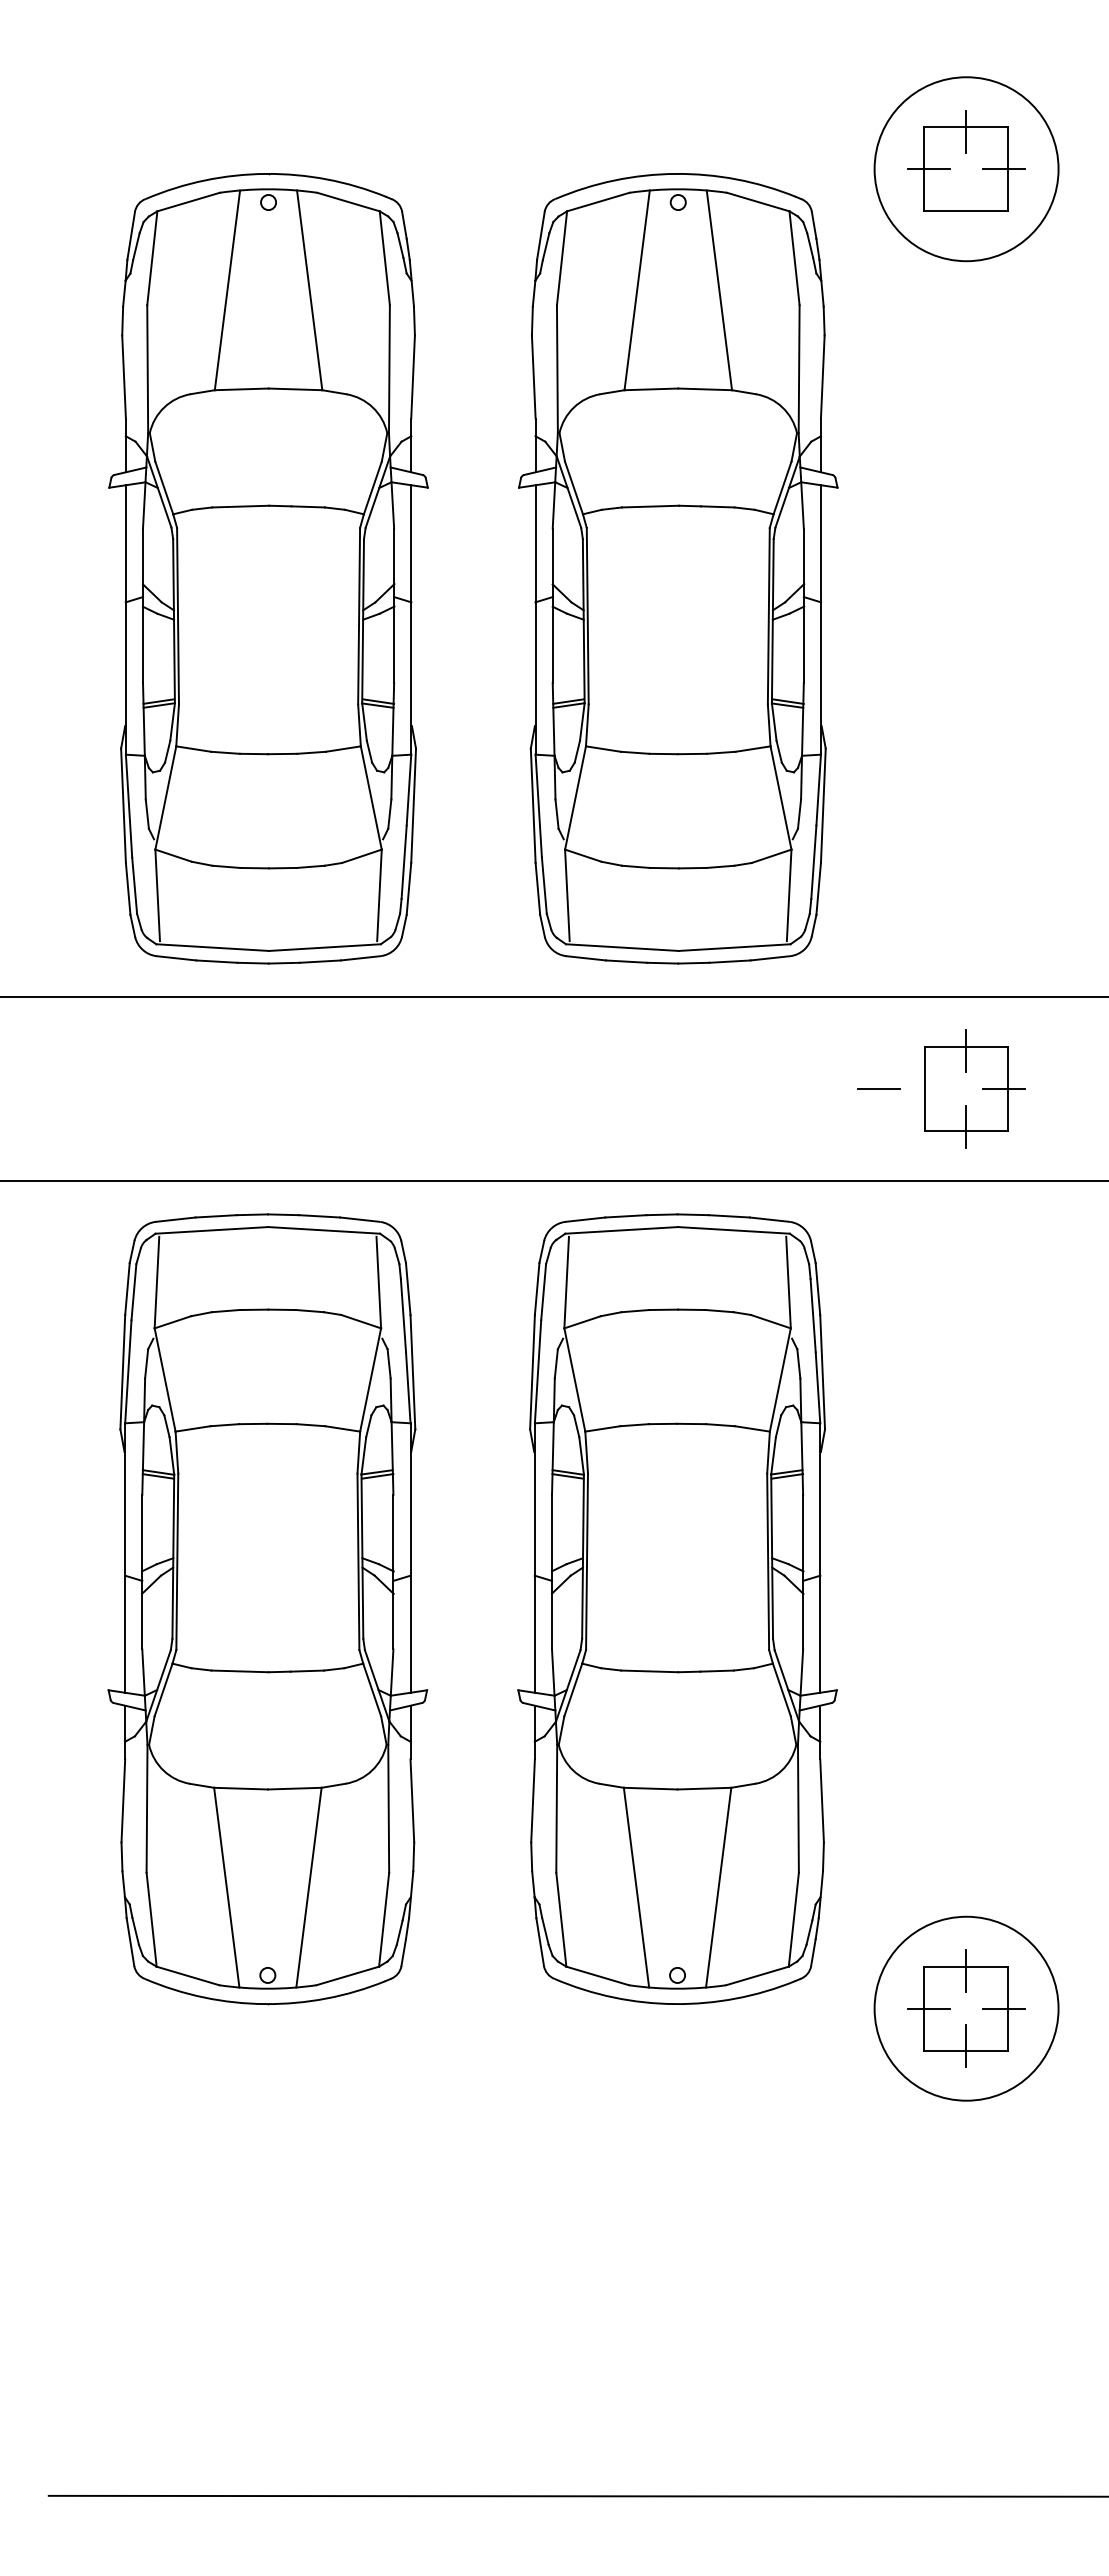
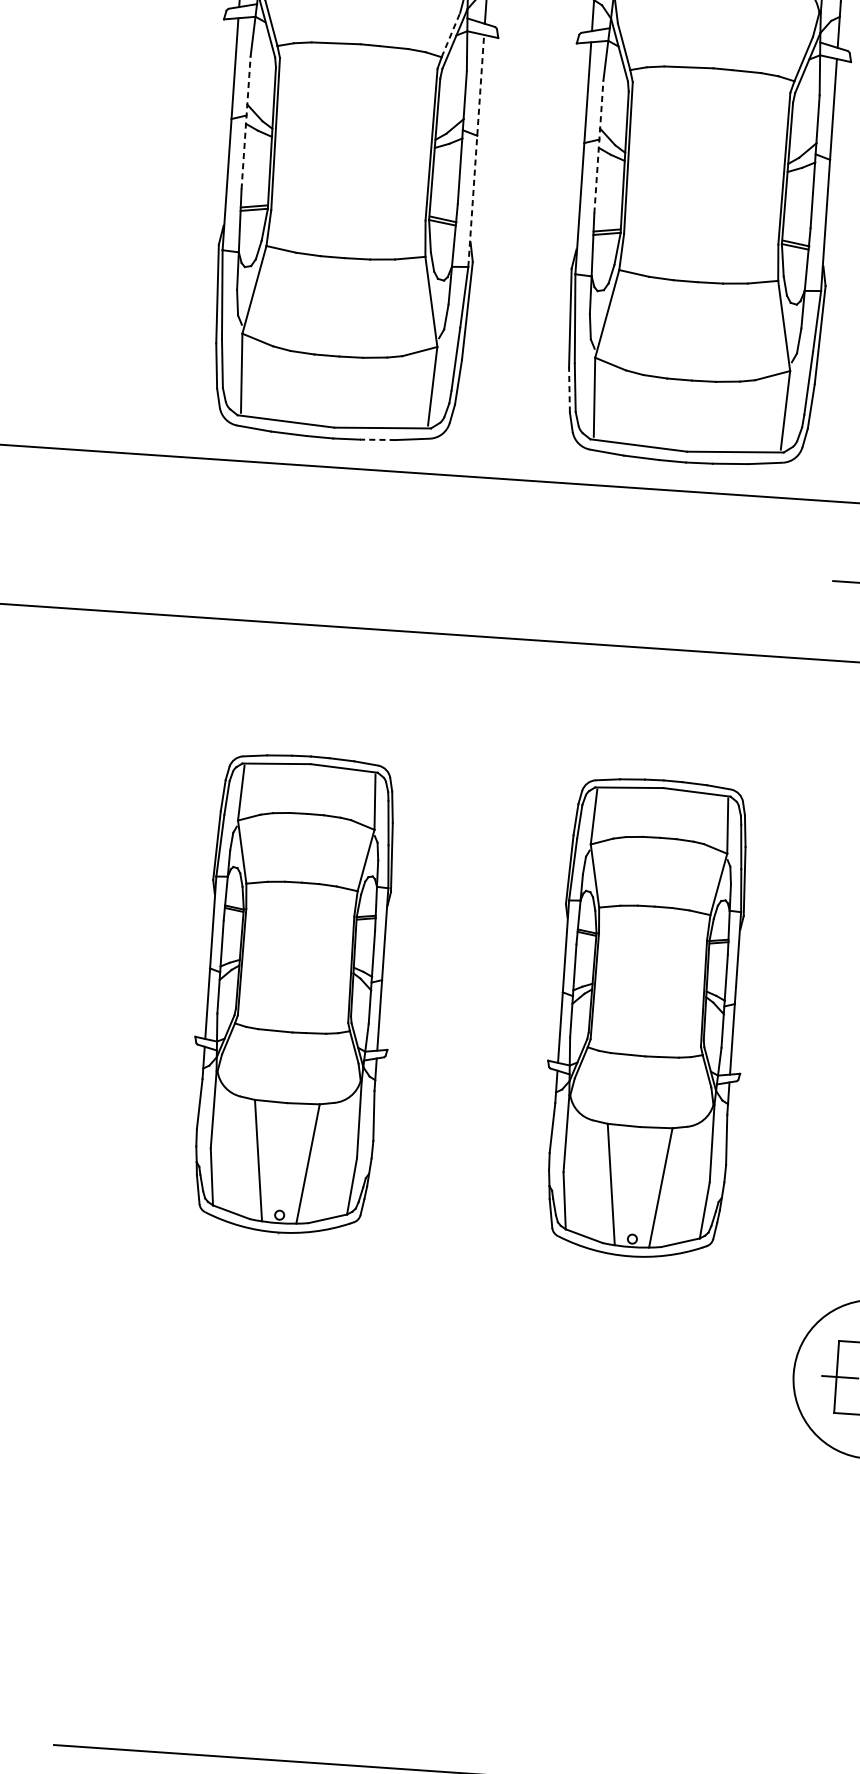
line: (372, 487) -> (450, 34), solid -> dashed
line: (143, 605) -> (246, 122), solid -> dashed
line: (552, 605) -> (598, 146), solid -> dashed
line: (411, 619) -> (476, 150), solid -> dashed
line: (537, 888) -> (569, 389), solid -> dashed
line: (320, 961) -> (378, 439), solid -> dashed
part: (677, 1608) -> (647, 1017), size x0.7
part: (267, 1609) -> (294, 994), size x0.7

